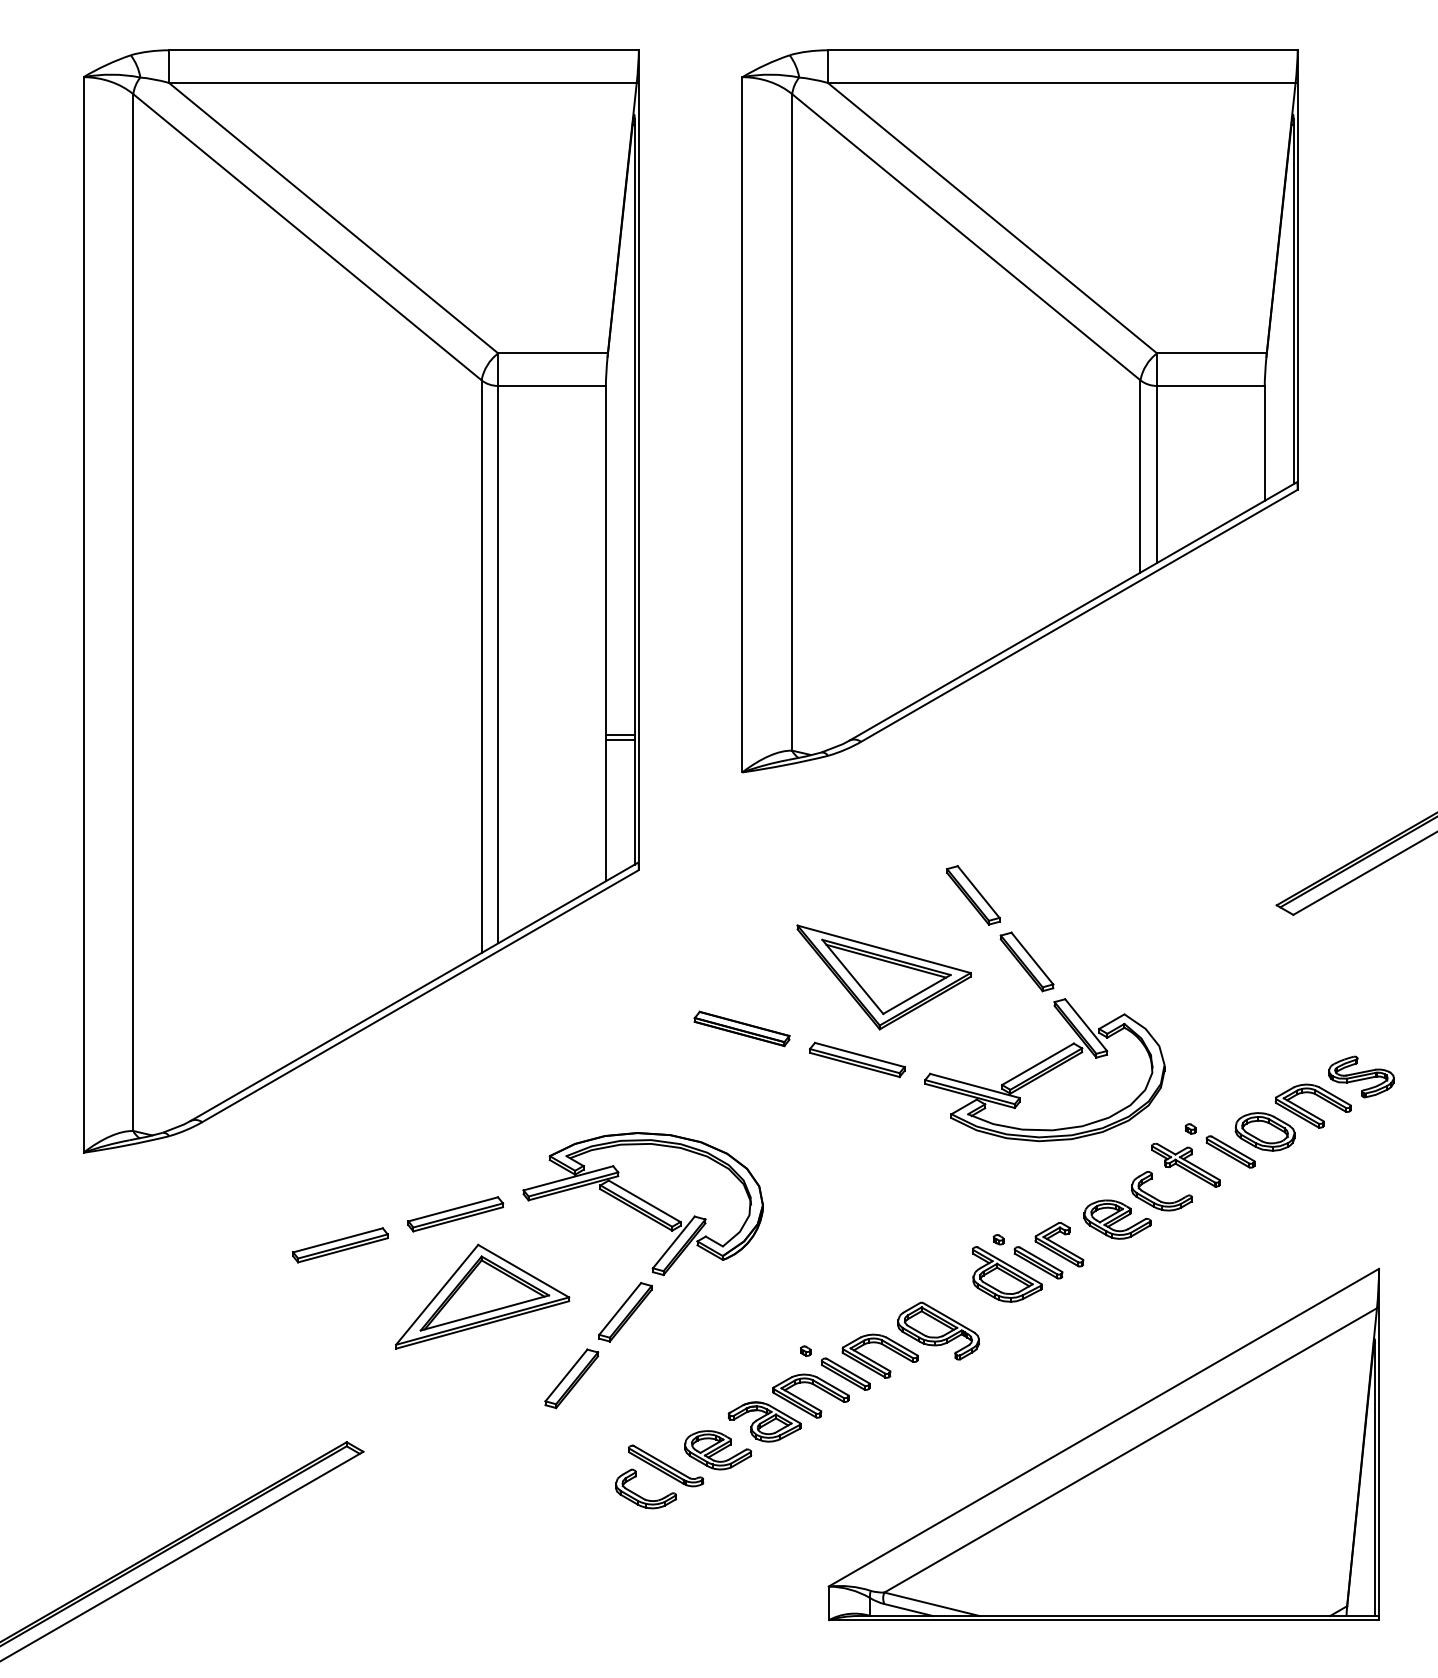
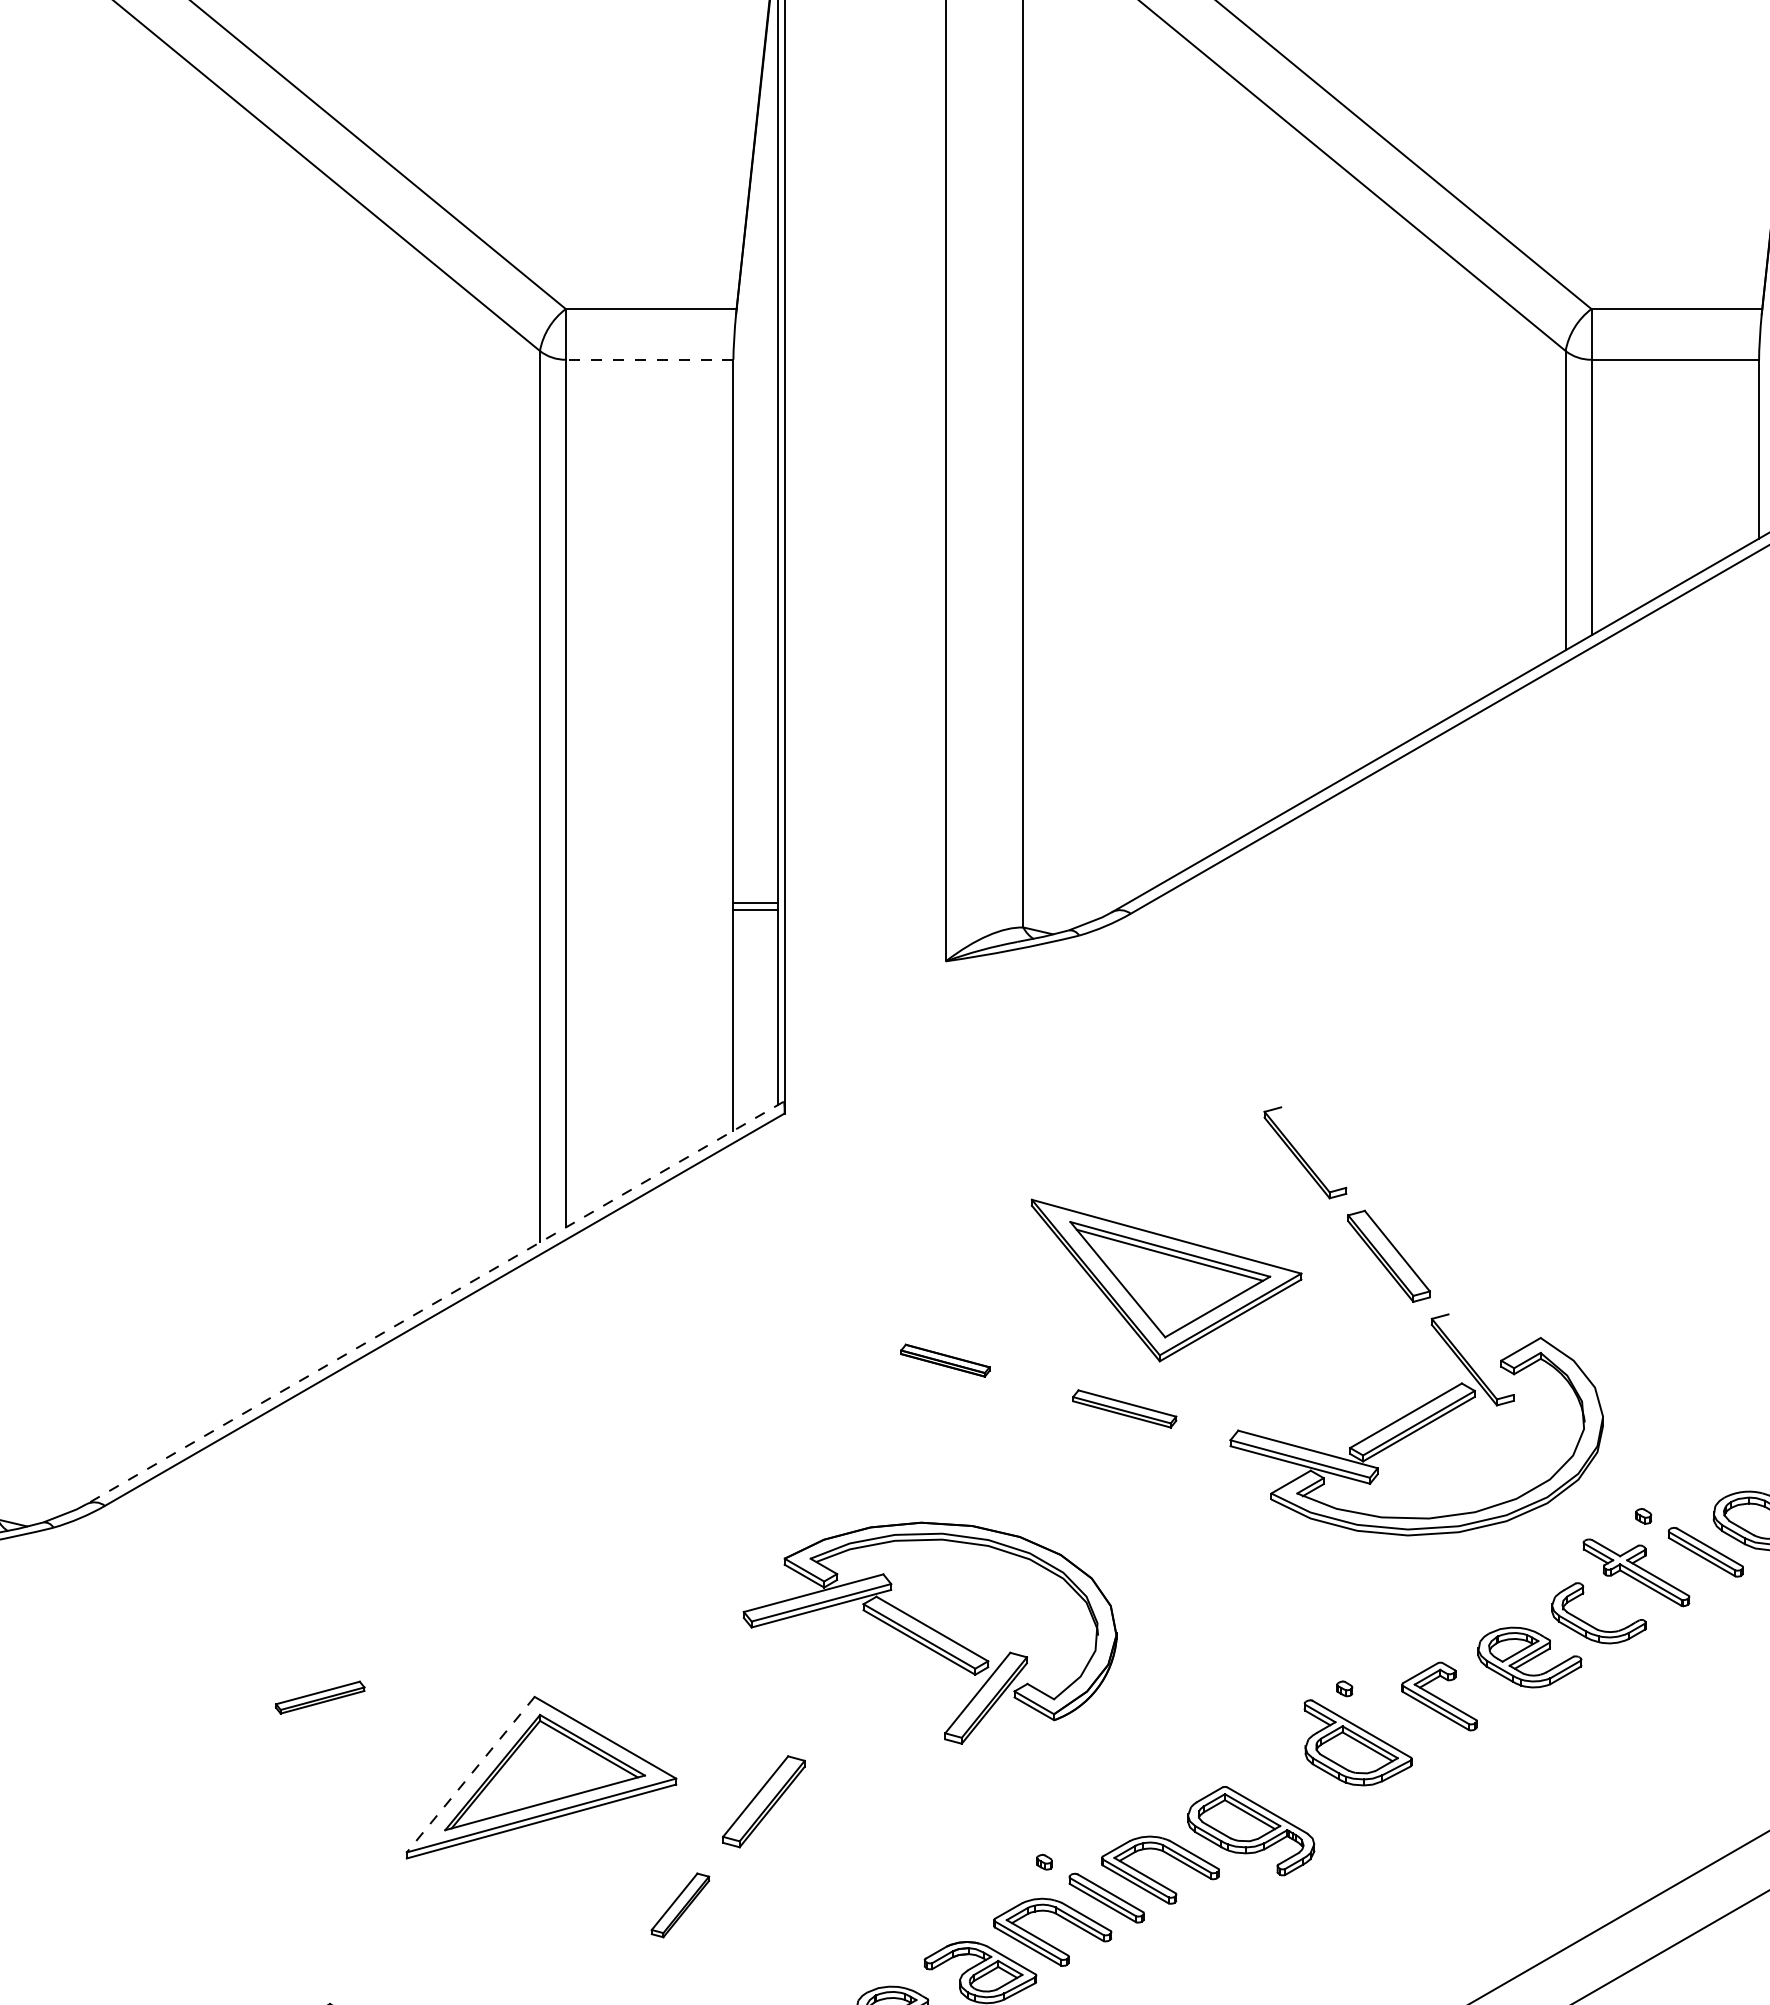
line: (552, 385) -> (650, 359), solid -> dashed
line: (978, 891) -> (1313, 1146), removed
line: (413, 992) -> (433, 1303), solid -> dashed
line: (1086, 1024) -> (1481, 1353), removed
part: (741, 1028) -> (944, 1359), size x0.6
part: (856, 1059) -> (1123, 1408), size x0.7
part: (642, 1204) -> (928, 1633), moved
part: (455, 1214) -> (499, 1649), removed
part: (340, 1245) -> (320, 1697), size x0.6
part: (1038, 1262) -> (1406, 1724), removed
line: (437, 1294) -> (471, 1774), solid -> dashed
part: (571, 1378) -> (679, 1904), size x0.7

